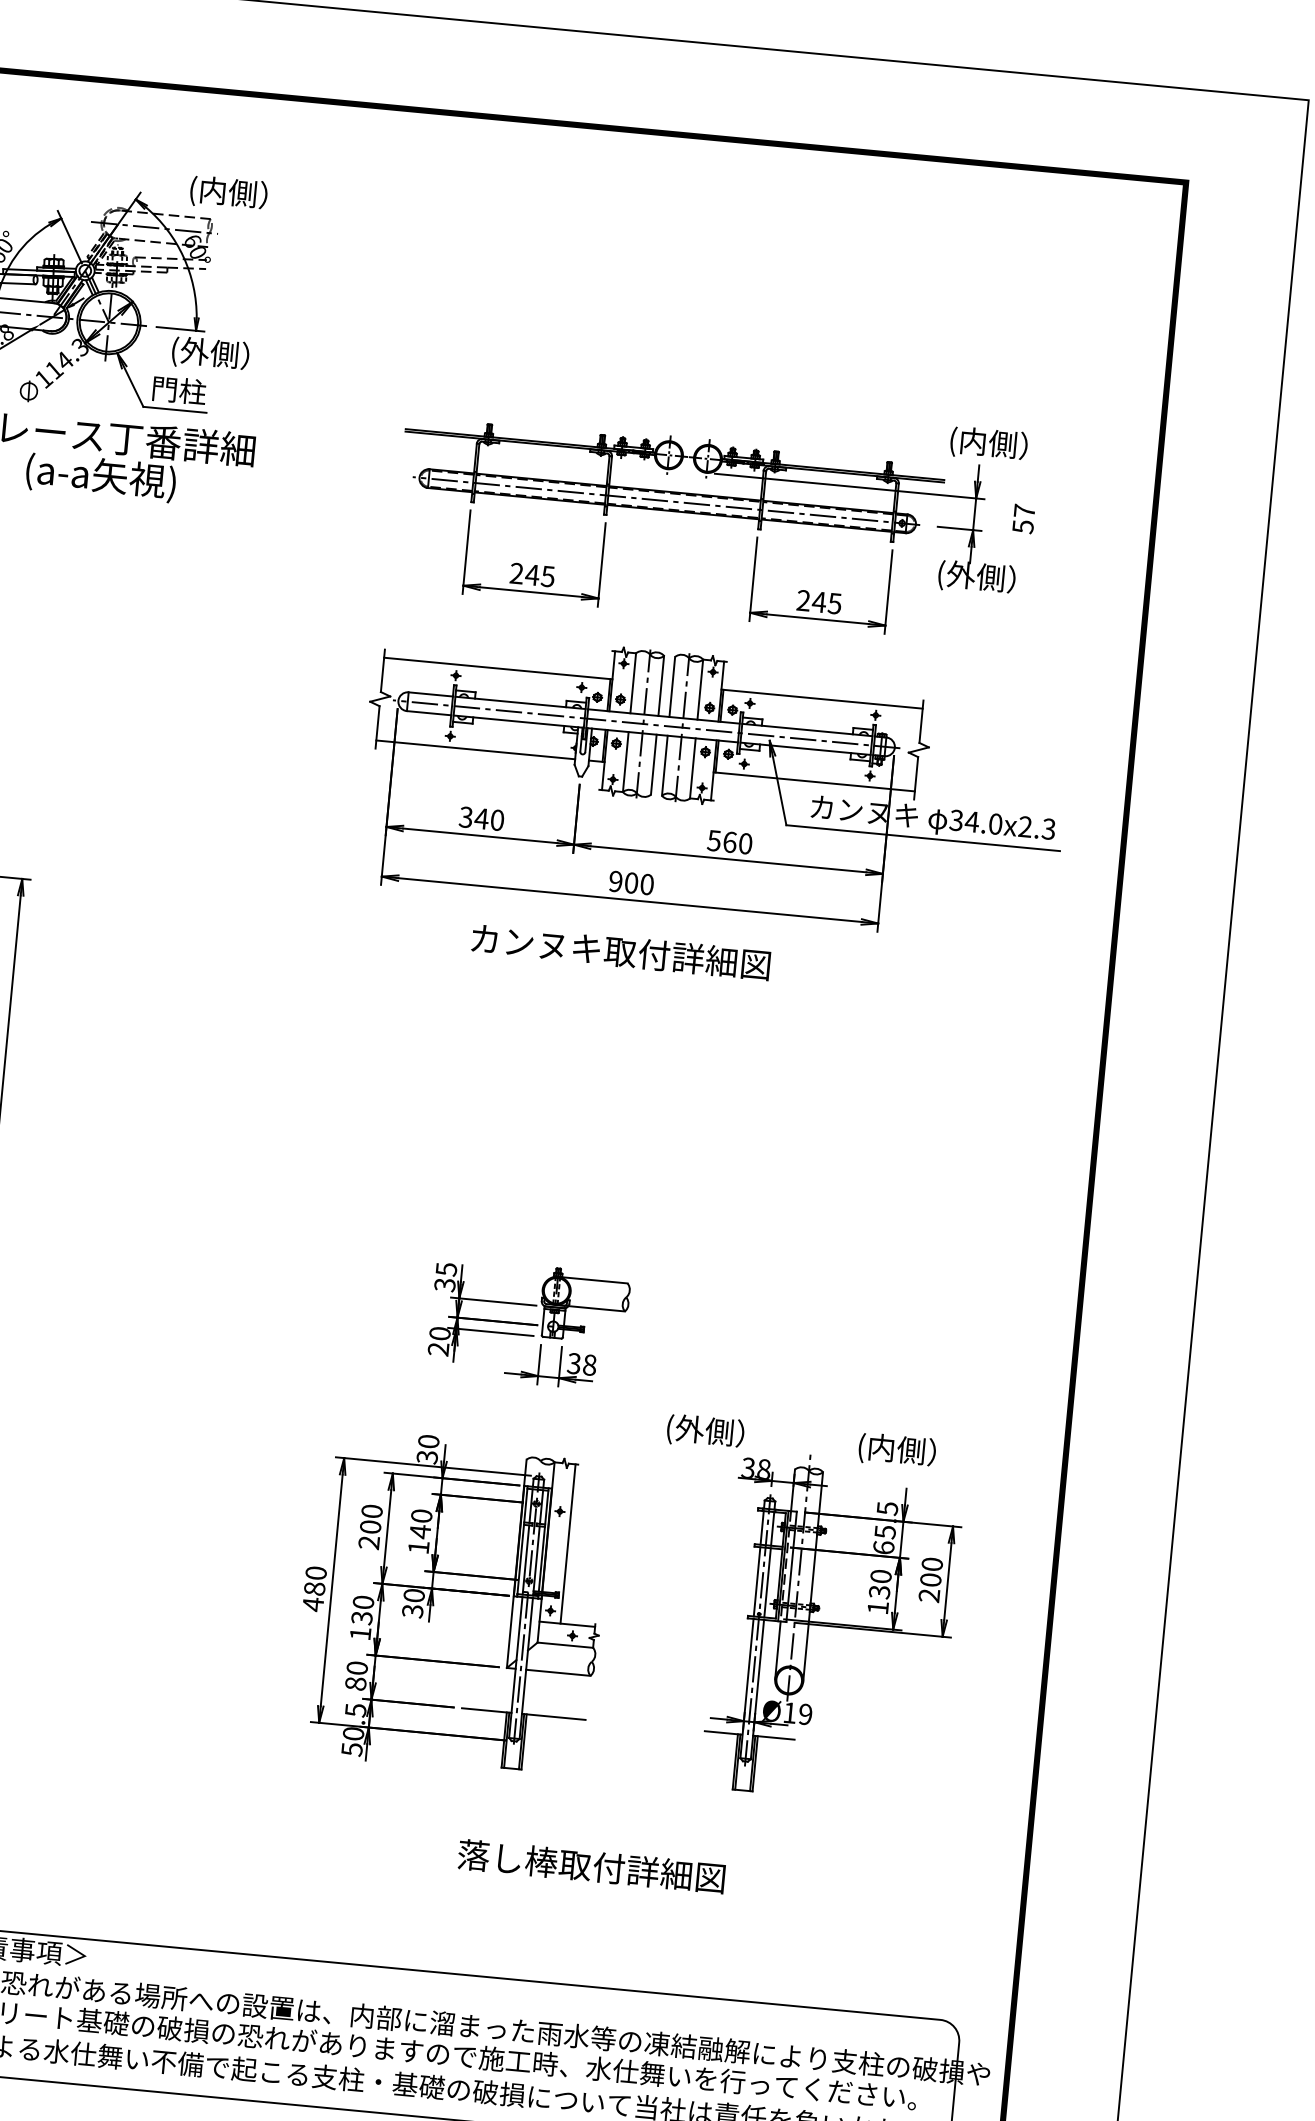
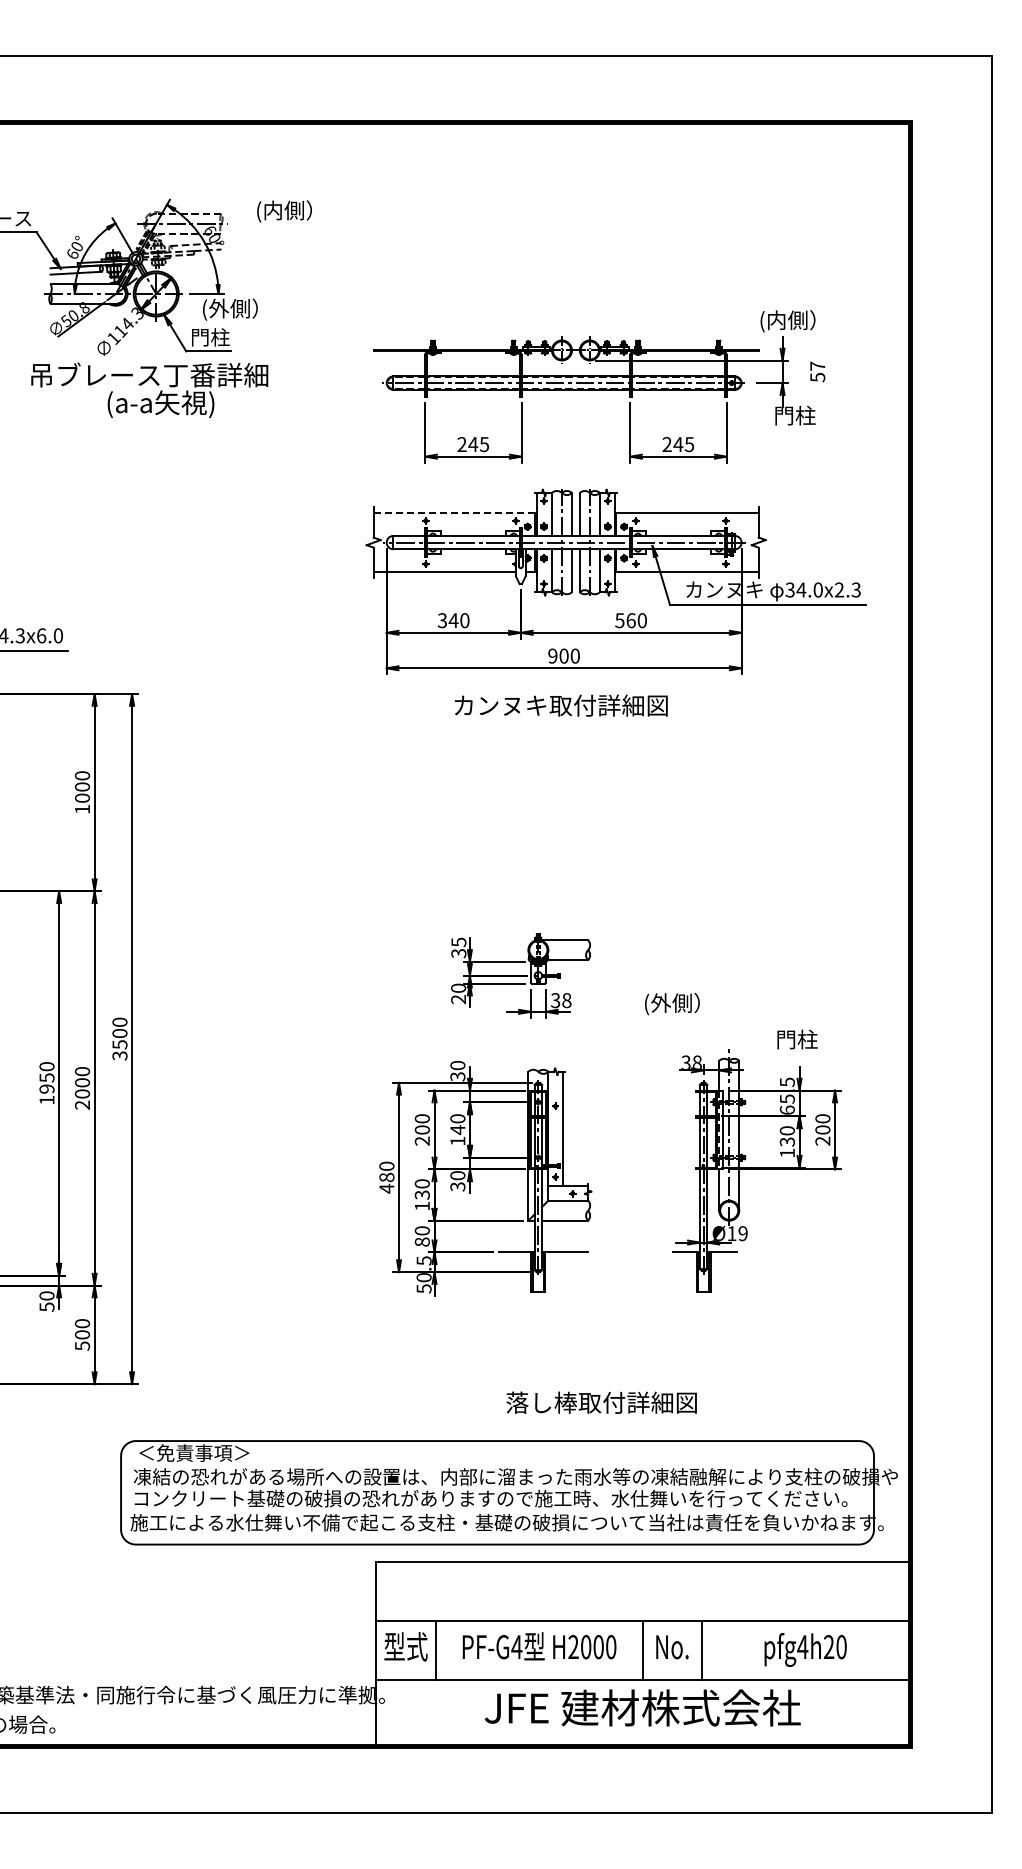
text: (228, 193) -> (284, 211), moved
text: (977, 577) -> (788, 416), (外側） -> 門柱
line: (498, 669) -> (455, 513), solid -> dashed
text: (705, 1432) -> (672, 1004), moved
text: (897, 1450) -> (790, 1040), (内側） -> 門柱
text: (591, 1866) -> (601, 1402), moved

